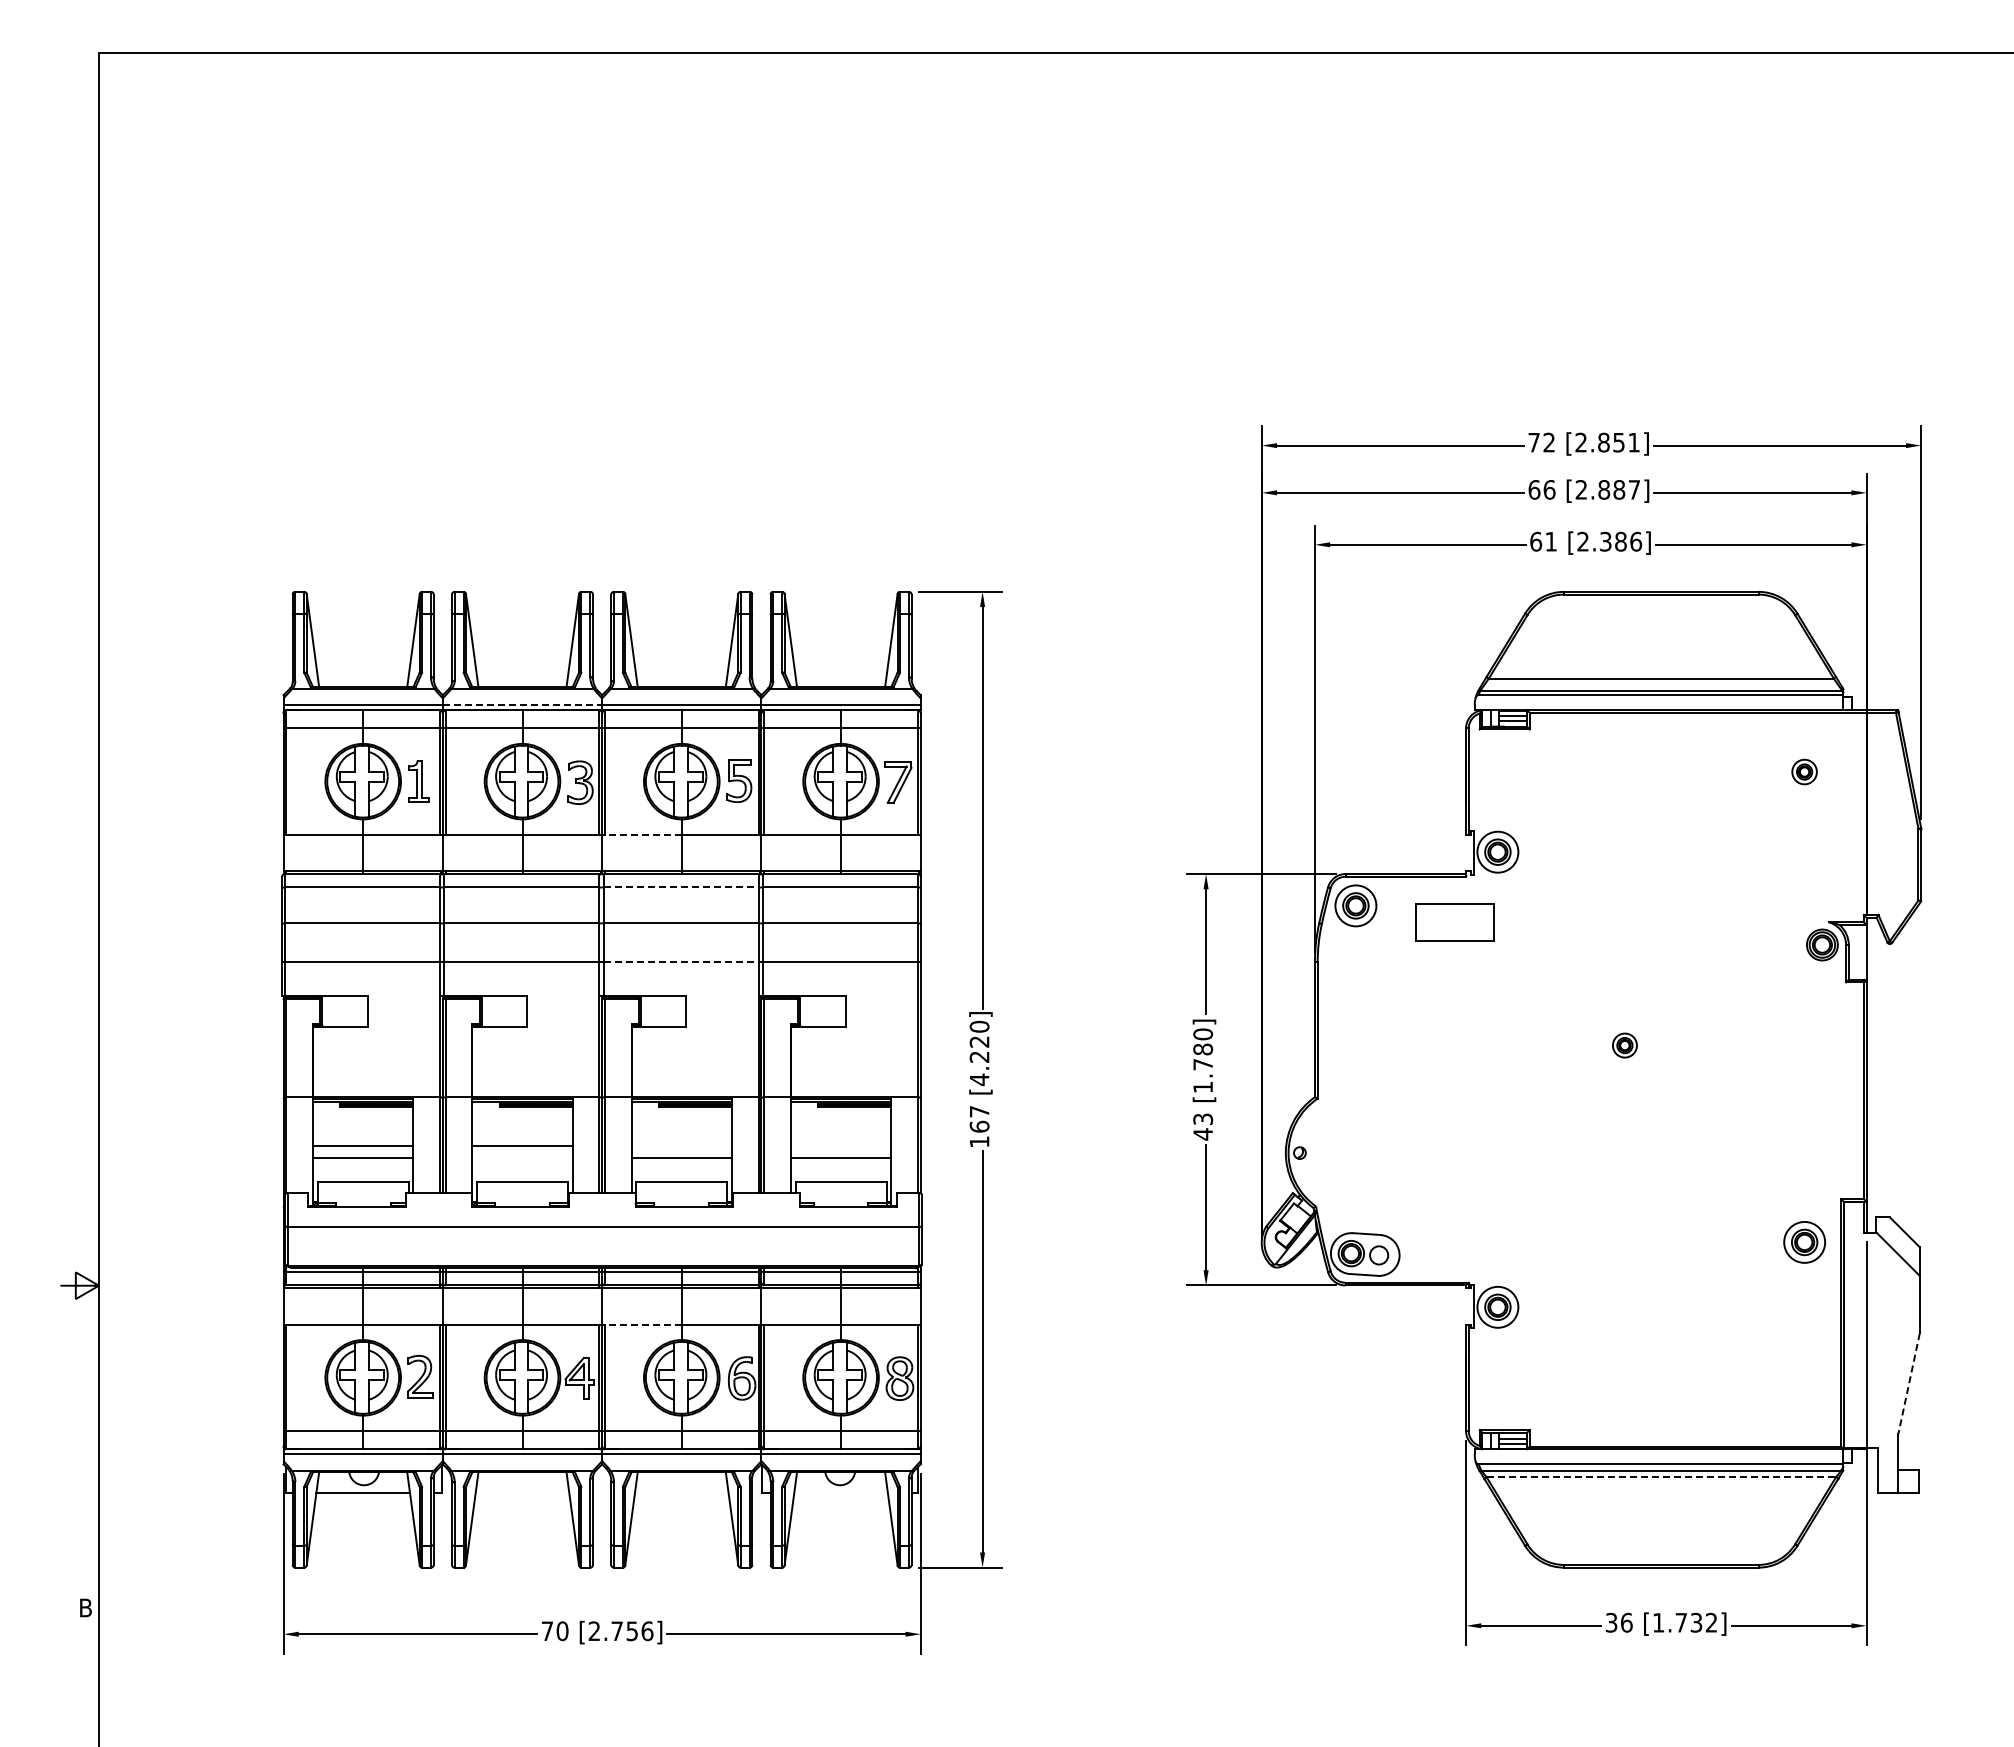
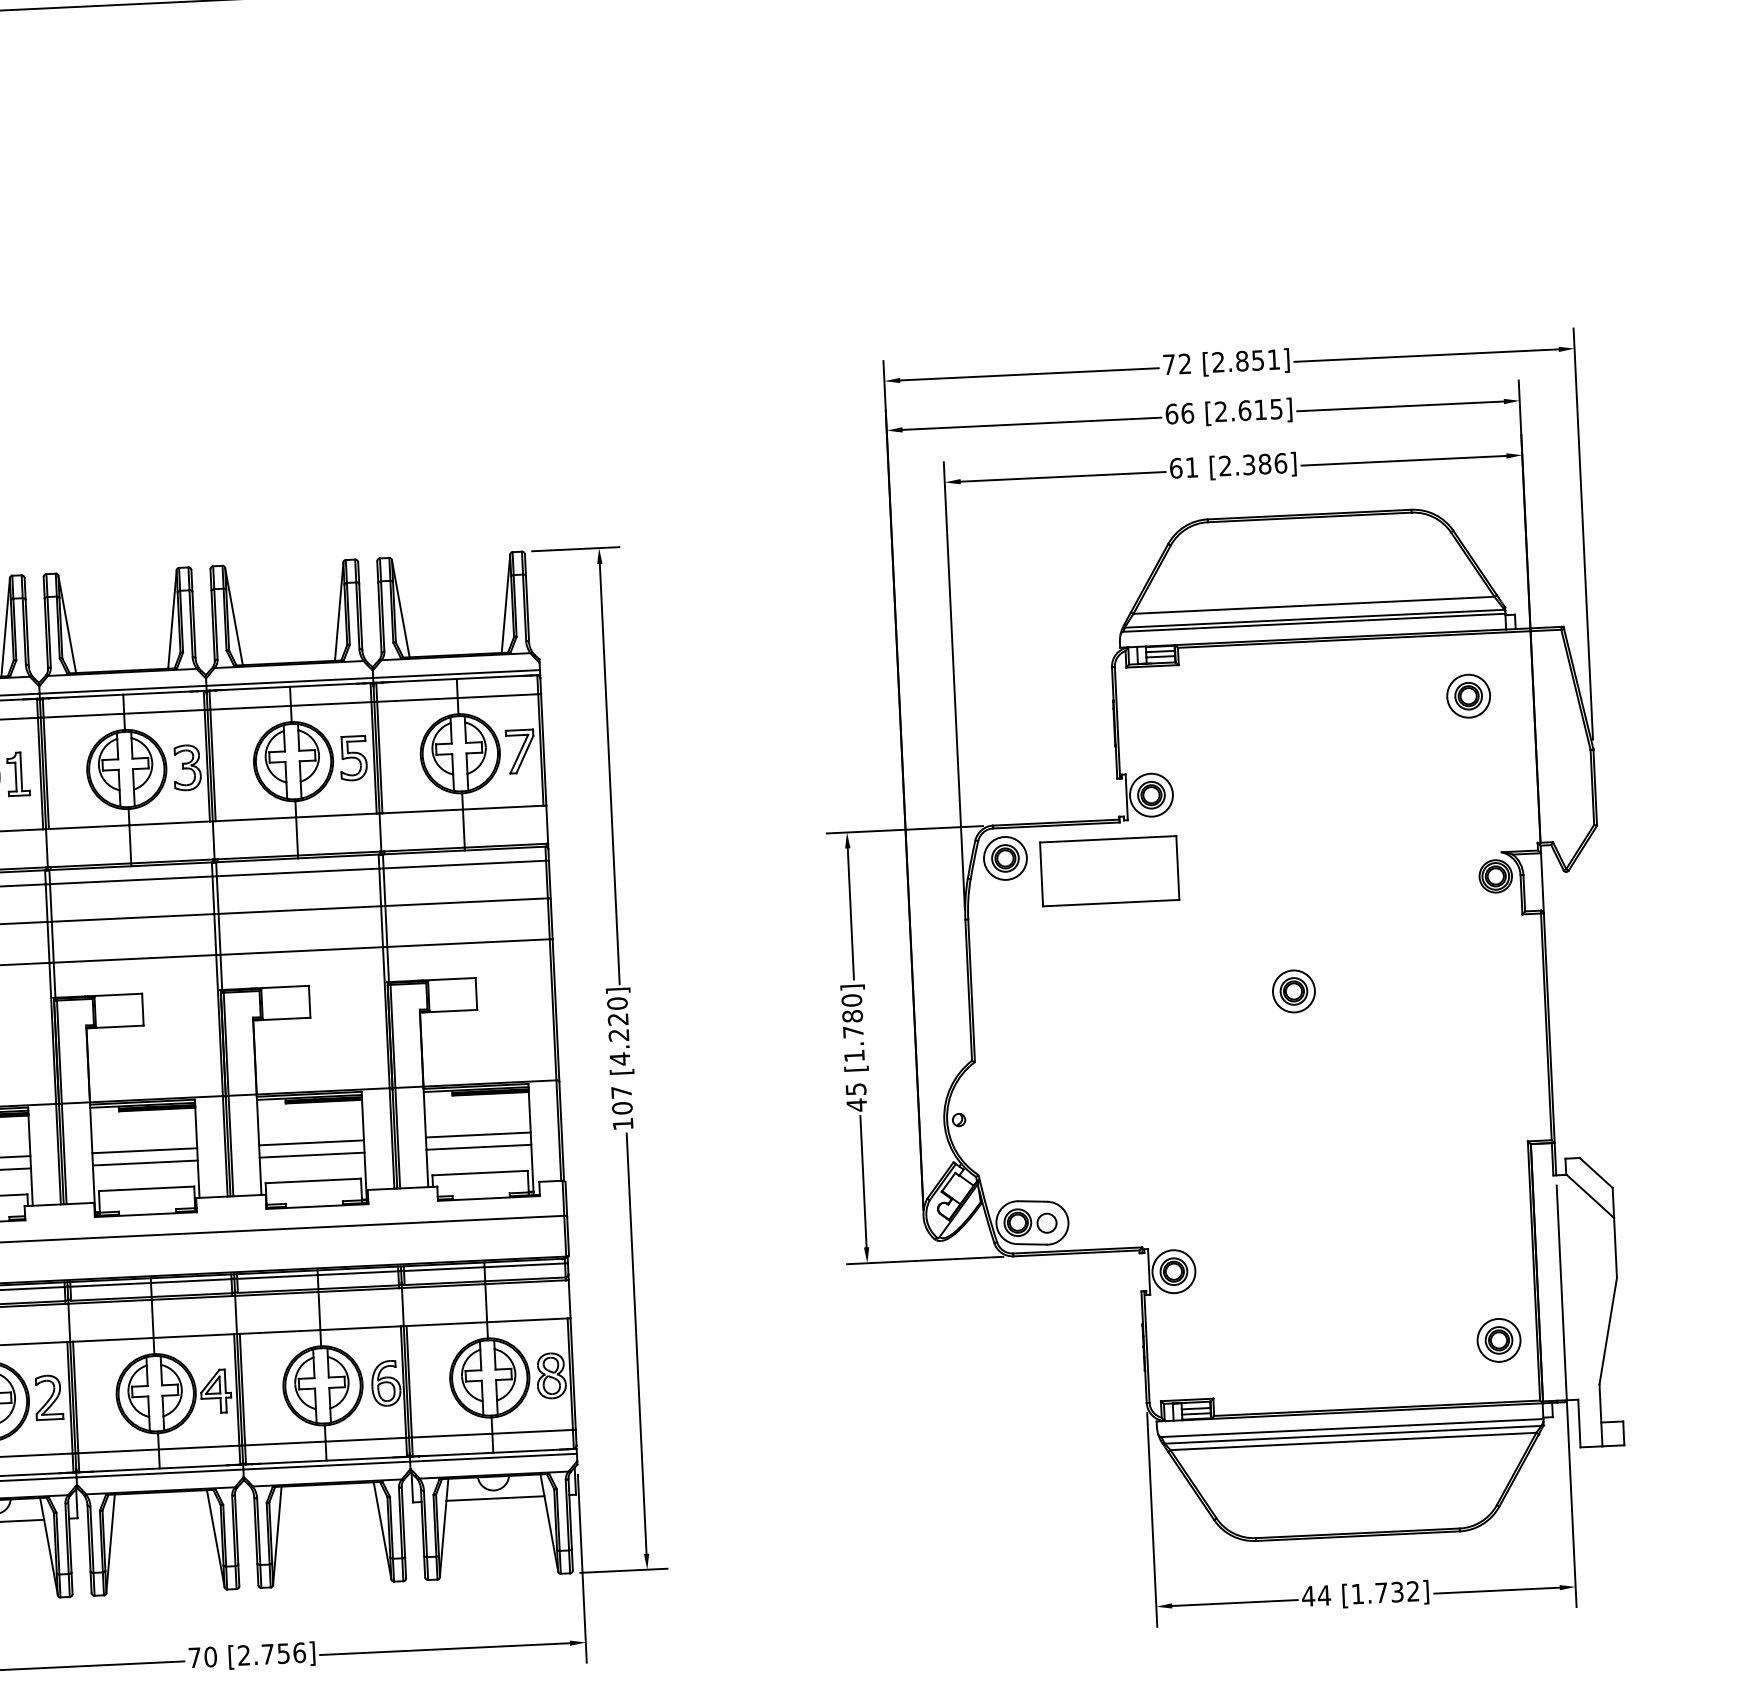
text: (1618, 489) -> (1259, 409), [2.887] -> [2.615]
line: (522, 705) -> (123, 689), dashed -> solid
part: (1804, 771) -> (1468, 695), size x1.67
line: (642, 834) -> (255, 818), dashed -> solid
line: (681, 887) -> (298, 872), dashed -> solid
part: (1454, 922) -> (1109, 870), size x1.67
line: (681, 962) -> (302, 951), dashed -> solid
part: (1624, 1045) -> (1293, 991), size x1.67
text: (1202, 1118) -> (855, 1088), 43 -> 45
text: (979, 1126) -> (622, 1107), 167 -> 107
line: (681, 1145) -> (311, 1142), added
line: (841, 1145) -> (478, 1134), added
line: (522, 1157) -> (145, 1163), added
part: (1804, 1242) -> (1498, 1340), moved
line: (642, 1324) -> (279, 1331), dashed -> solid
line: (1909, 1384) -> (1608, 1332), dashed -> solid
line: (1661, 1477) -> (1353, 1441), dashed -> solid
line: (840, 1493) -> (494, 1499), added
text: (1618, 1622) -> (1315, 1595), 36 -> 44

